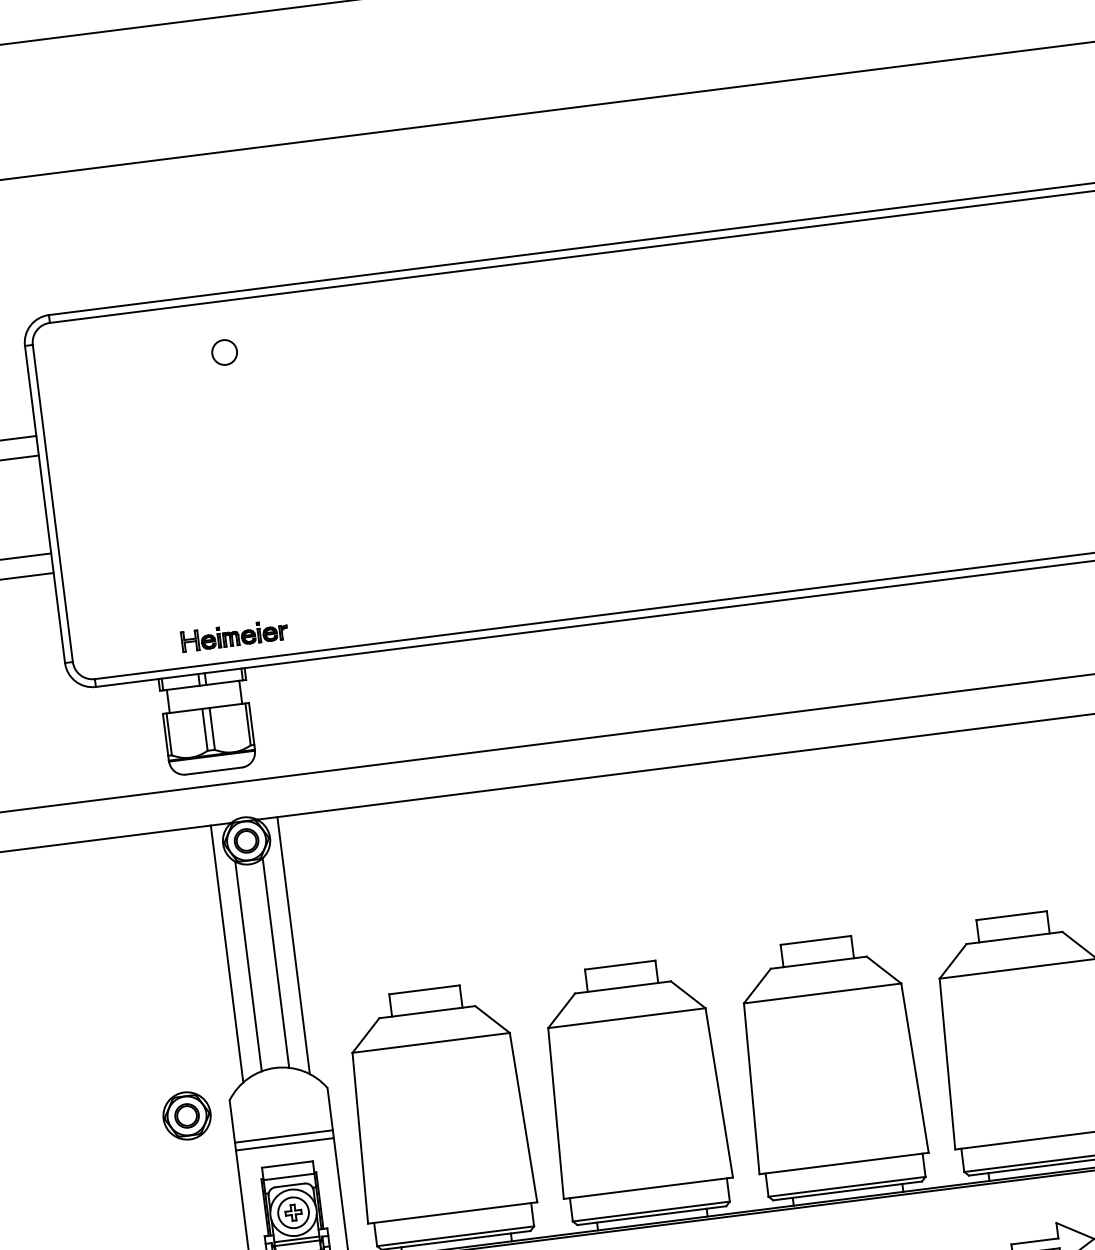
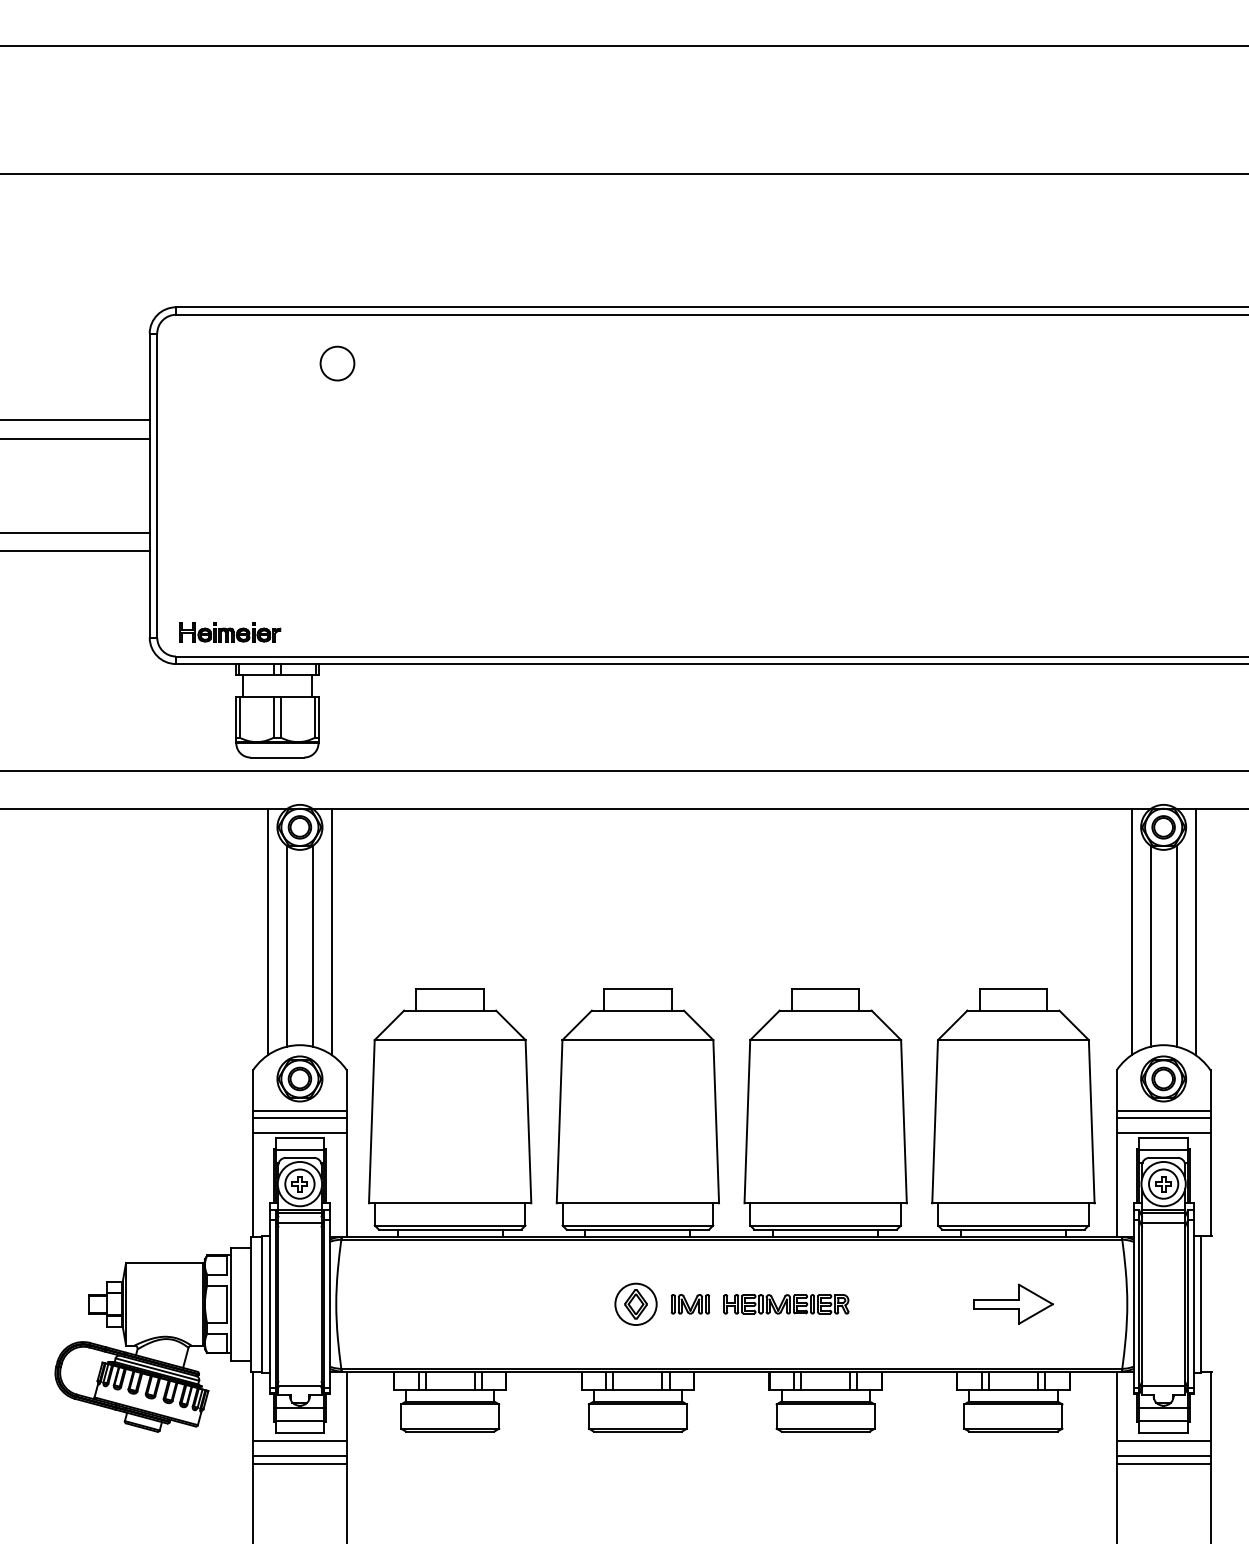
circle: (224, 352) -> (337, 363), size x1.43
part: (235, 635) -> (230, 632), moved
part: (186, 1115) -> (299, 1078), moved
line: (286, 1160) -> (299, 1133), added

